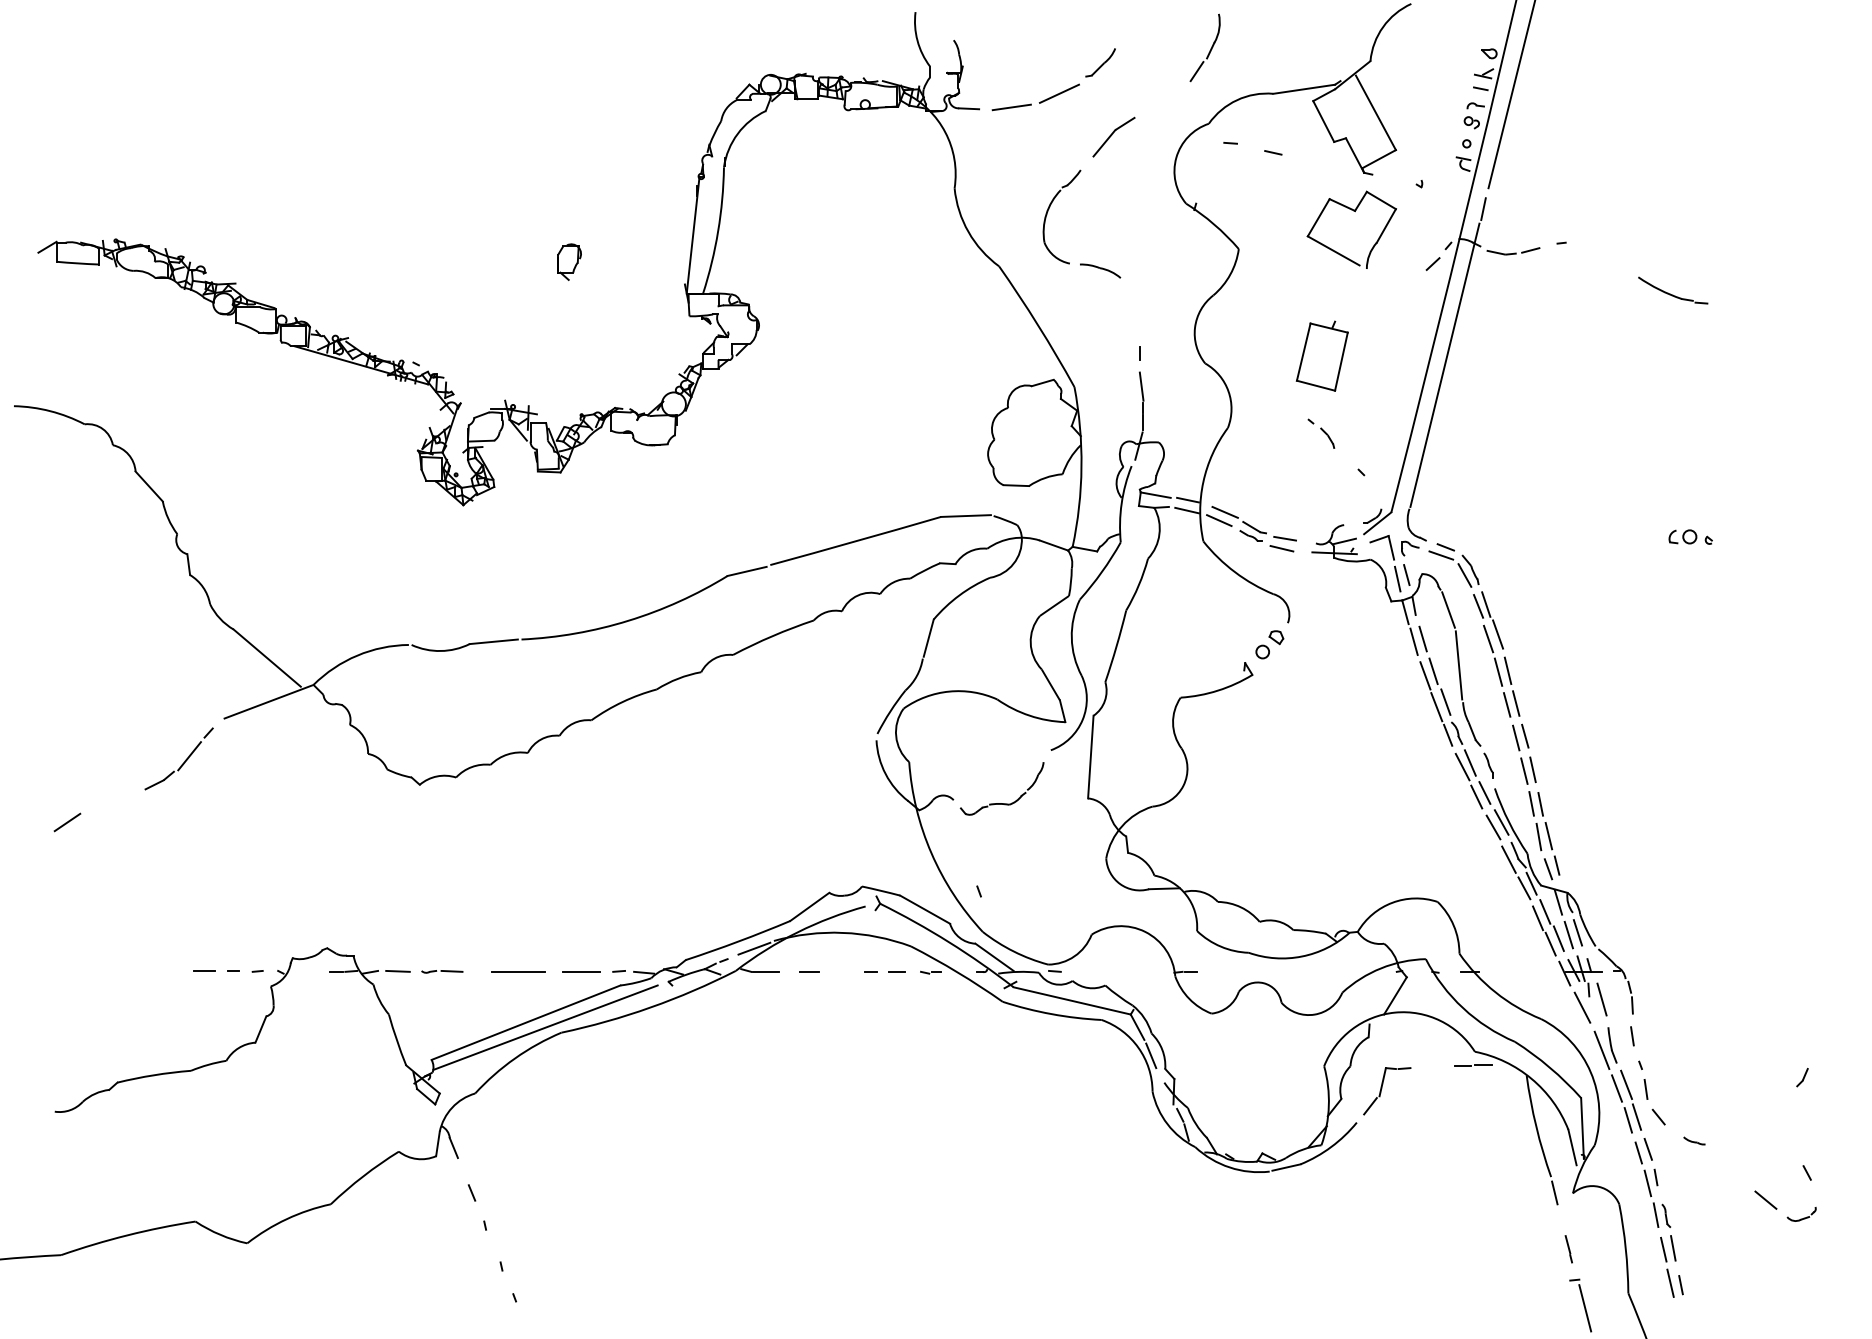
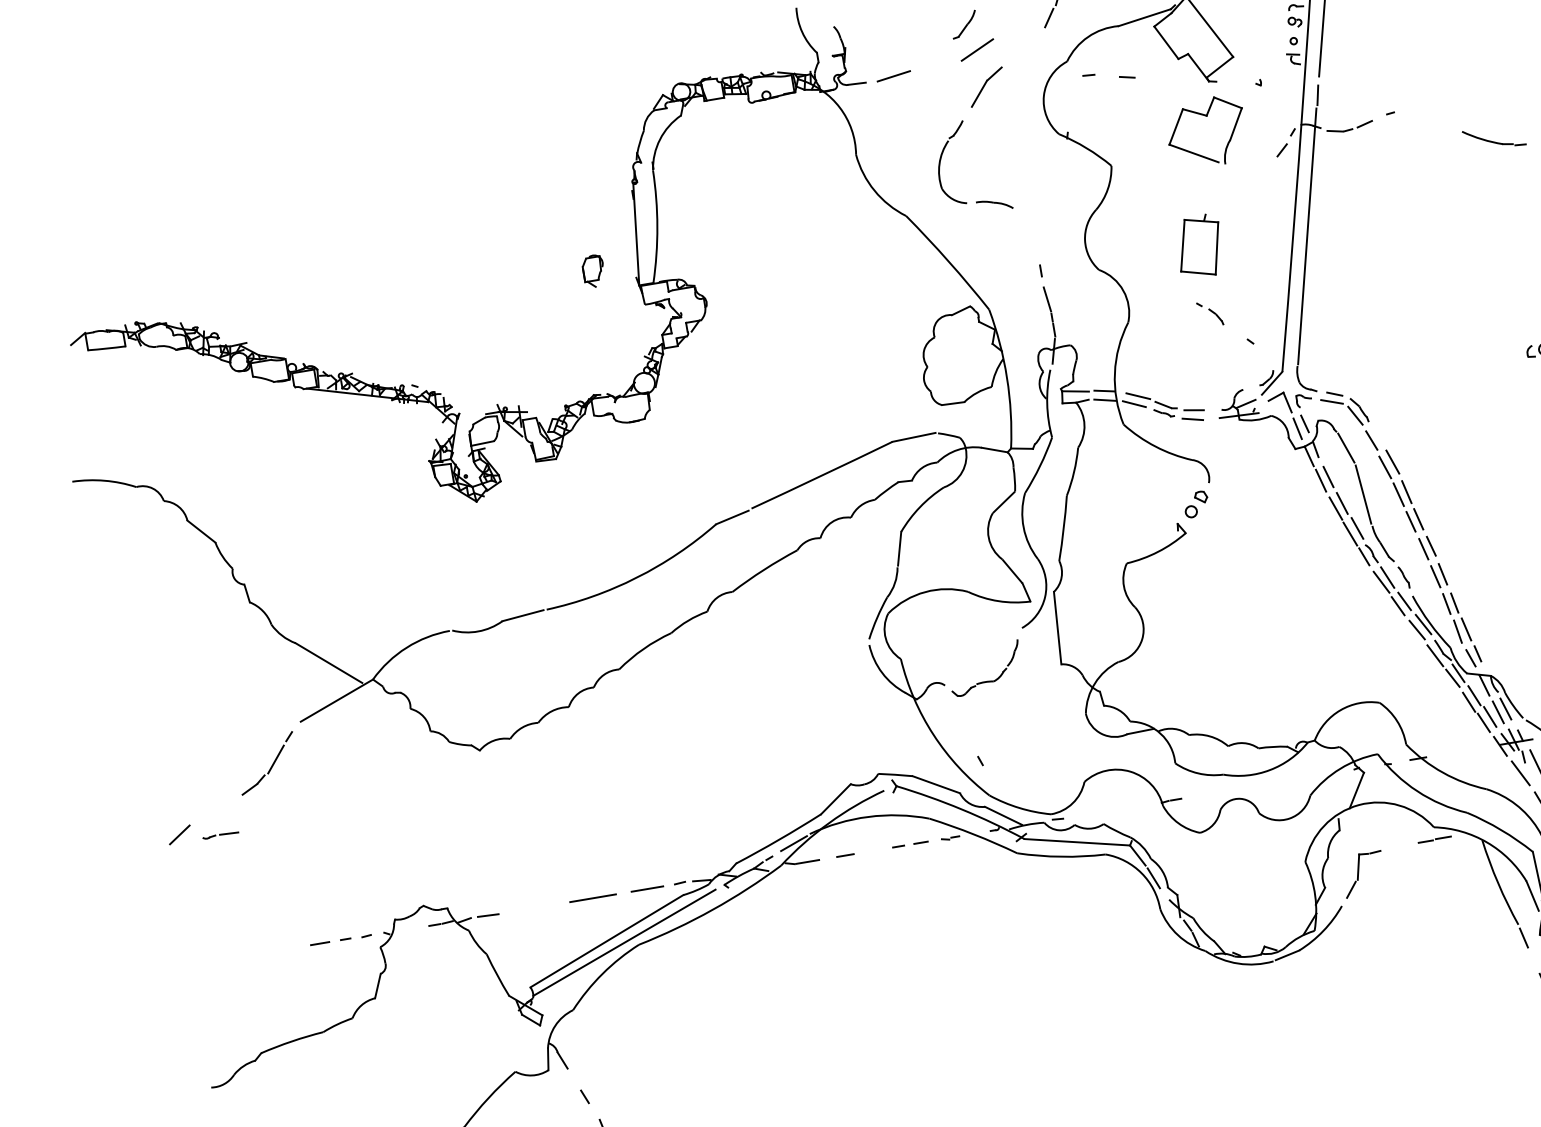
line: (1059, 93) -> (977, 49), moved
part: (569, 261) -> (593, 270), moved
line: (1486, 604) -> (1378, 437), removed
line: (442, 971) -> (220, 835), moved

